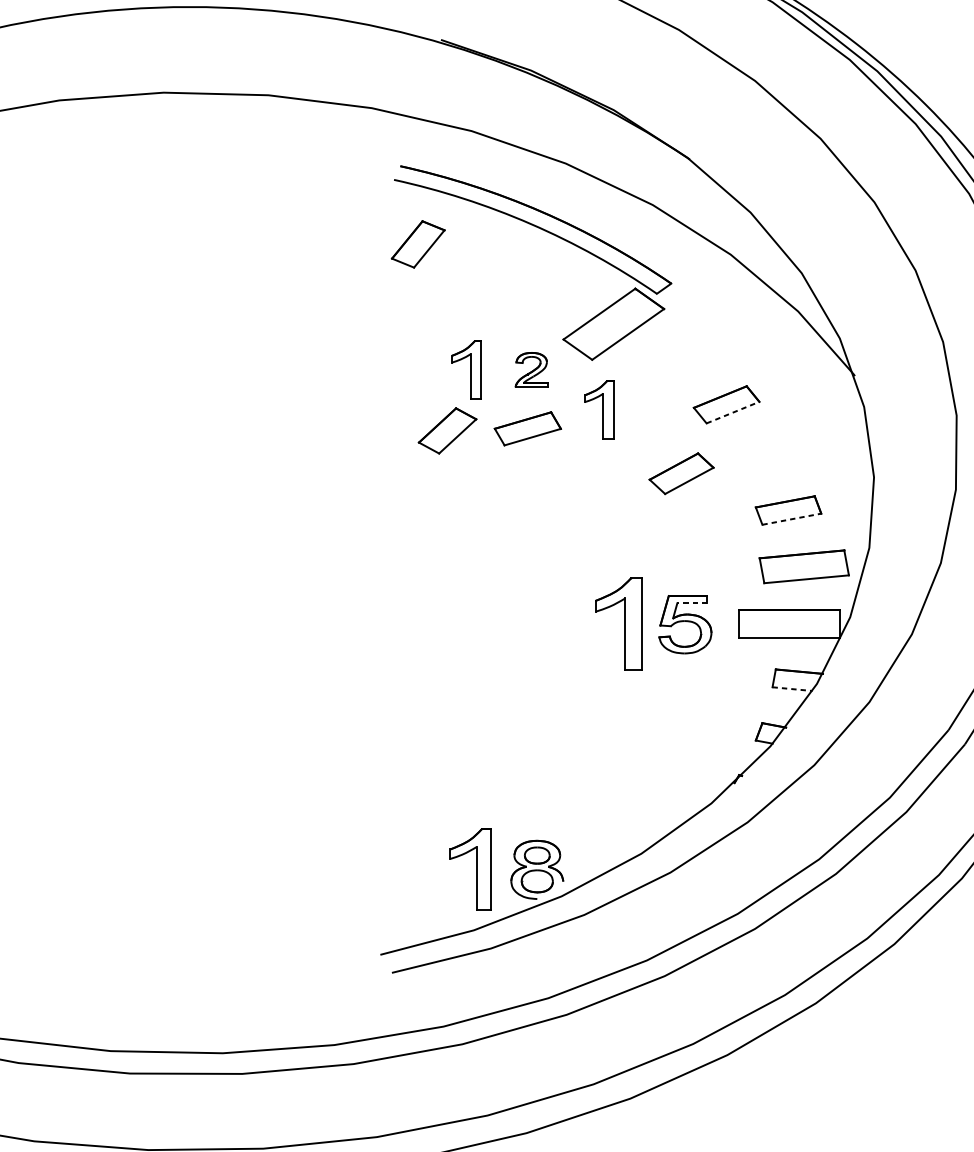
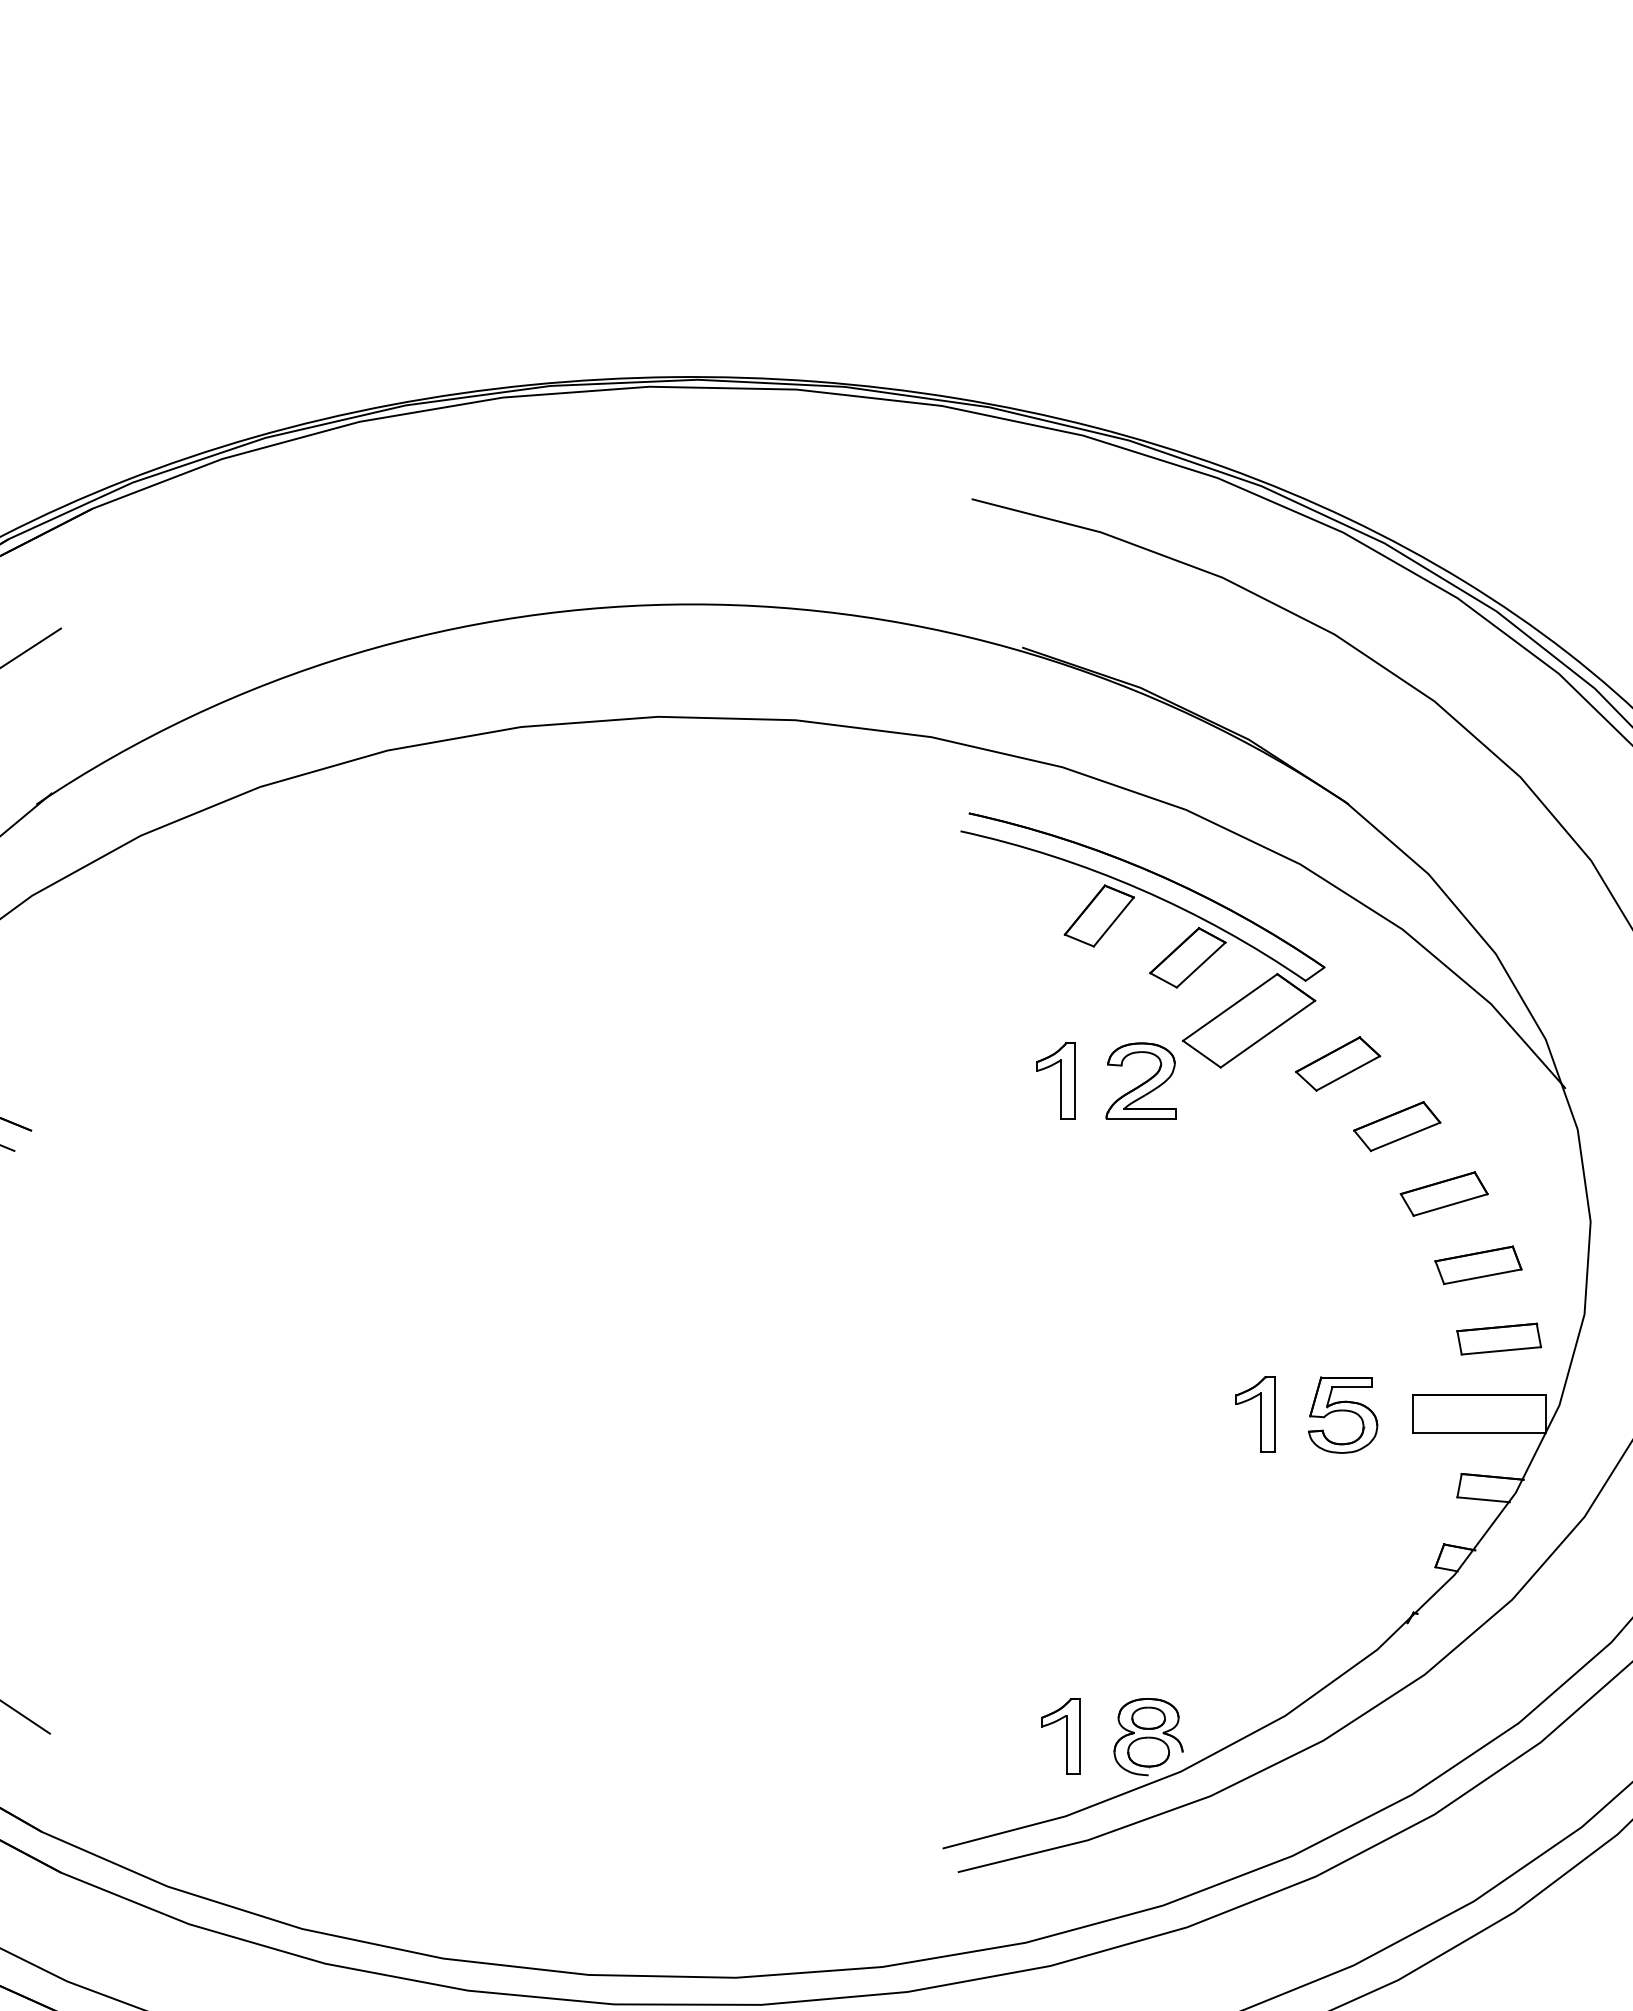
part: (417, 244) -> (1098, 915), moved
part: (531, 369) -> (1140, 1080), size x1.67
part: (598, 409) -> (1229, 1132), removed
line: (732, 412) -> (1405, 1136), dashed -> solid
part: (527, 428) -> (1443, 1193), moved
part: (447, 430) -> (1187, 957), moved
part: (681, 473) -> (1338, 1063), moved
line: (792, 519) -> (1483, 1276), dashed -> solid
part: (804, 566) -> (1499, 1338), size x0.71
line: (692, 603) -> (1352, 1387), dashed -> solid
part: (618, 624) -> (1255, 1414), size x0.62
line: (793, 688) -> (1484, 1499), dashed -> solid
part: (470, 869) -> (1060, 1736), size x0.71

